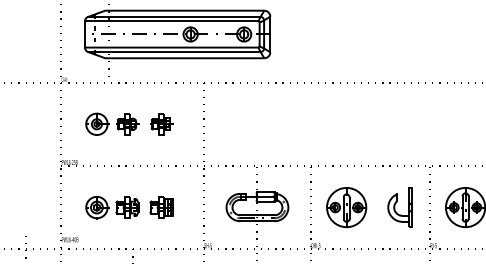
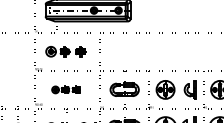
part: (128, 206) -> (65, 89), size x0.7

